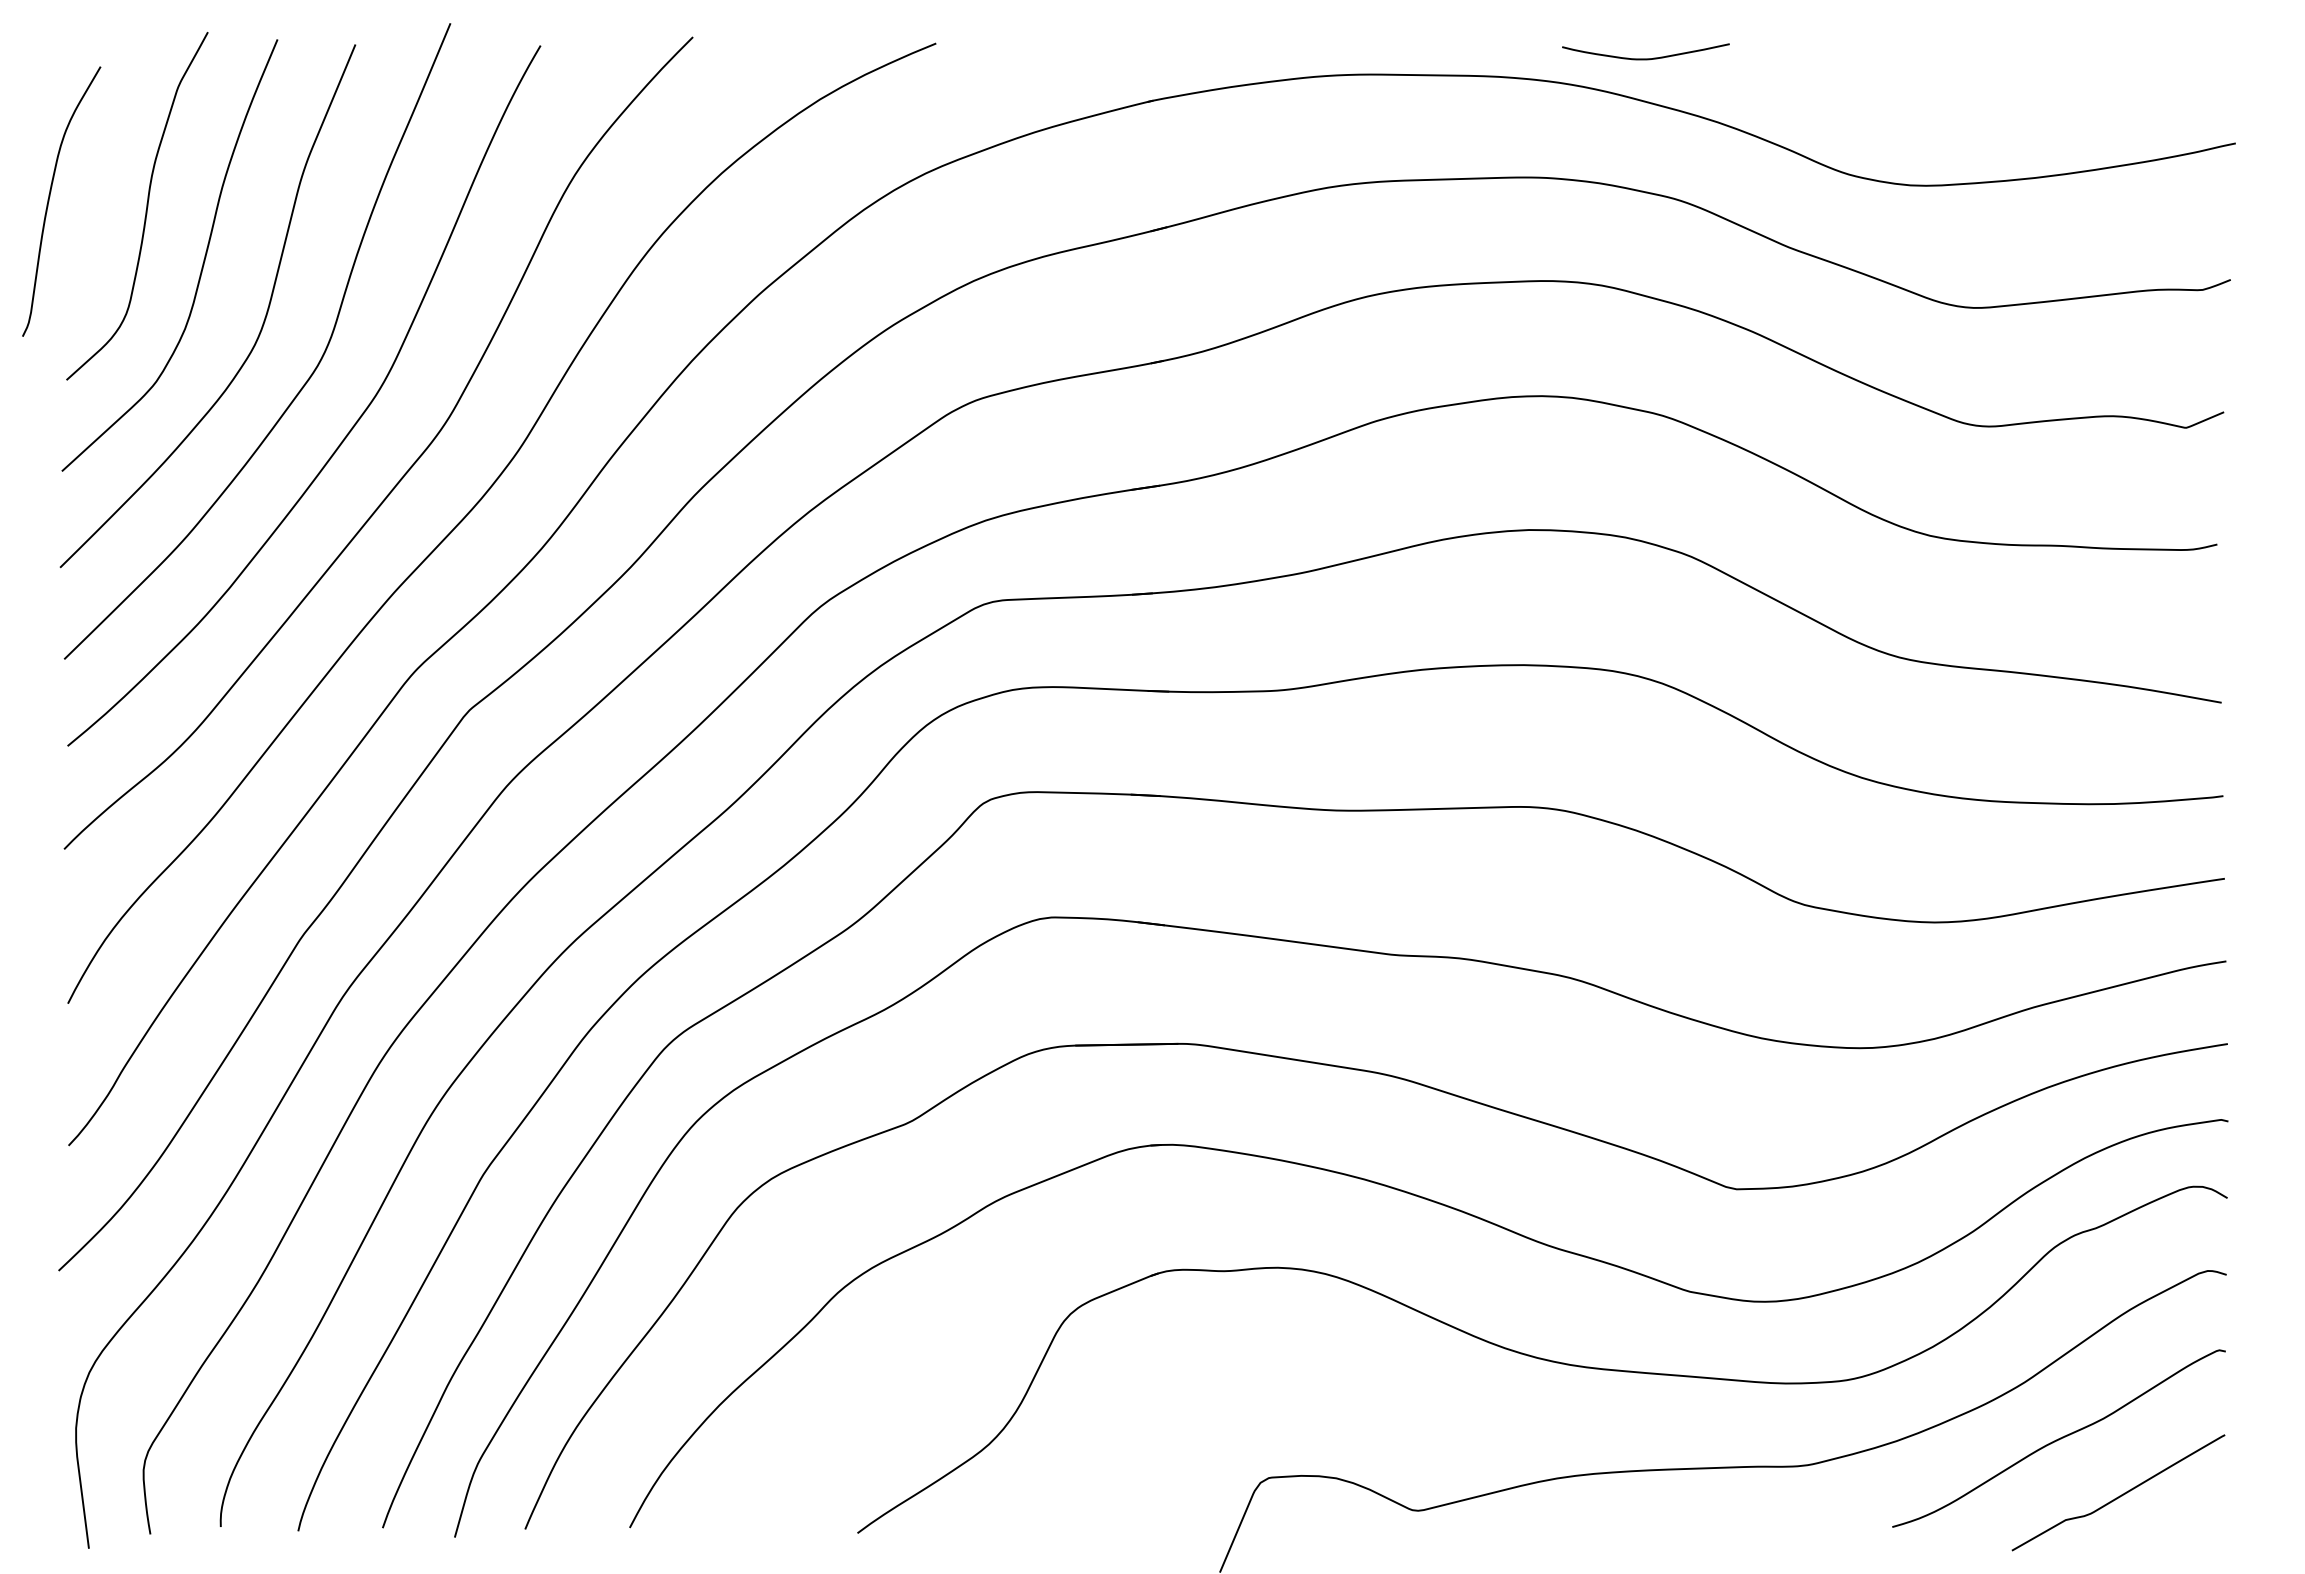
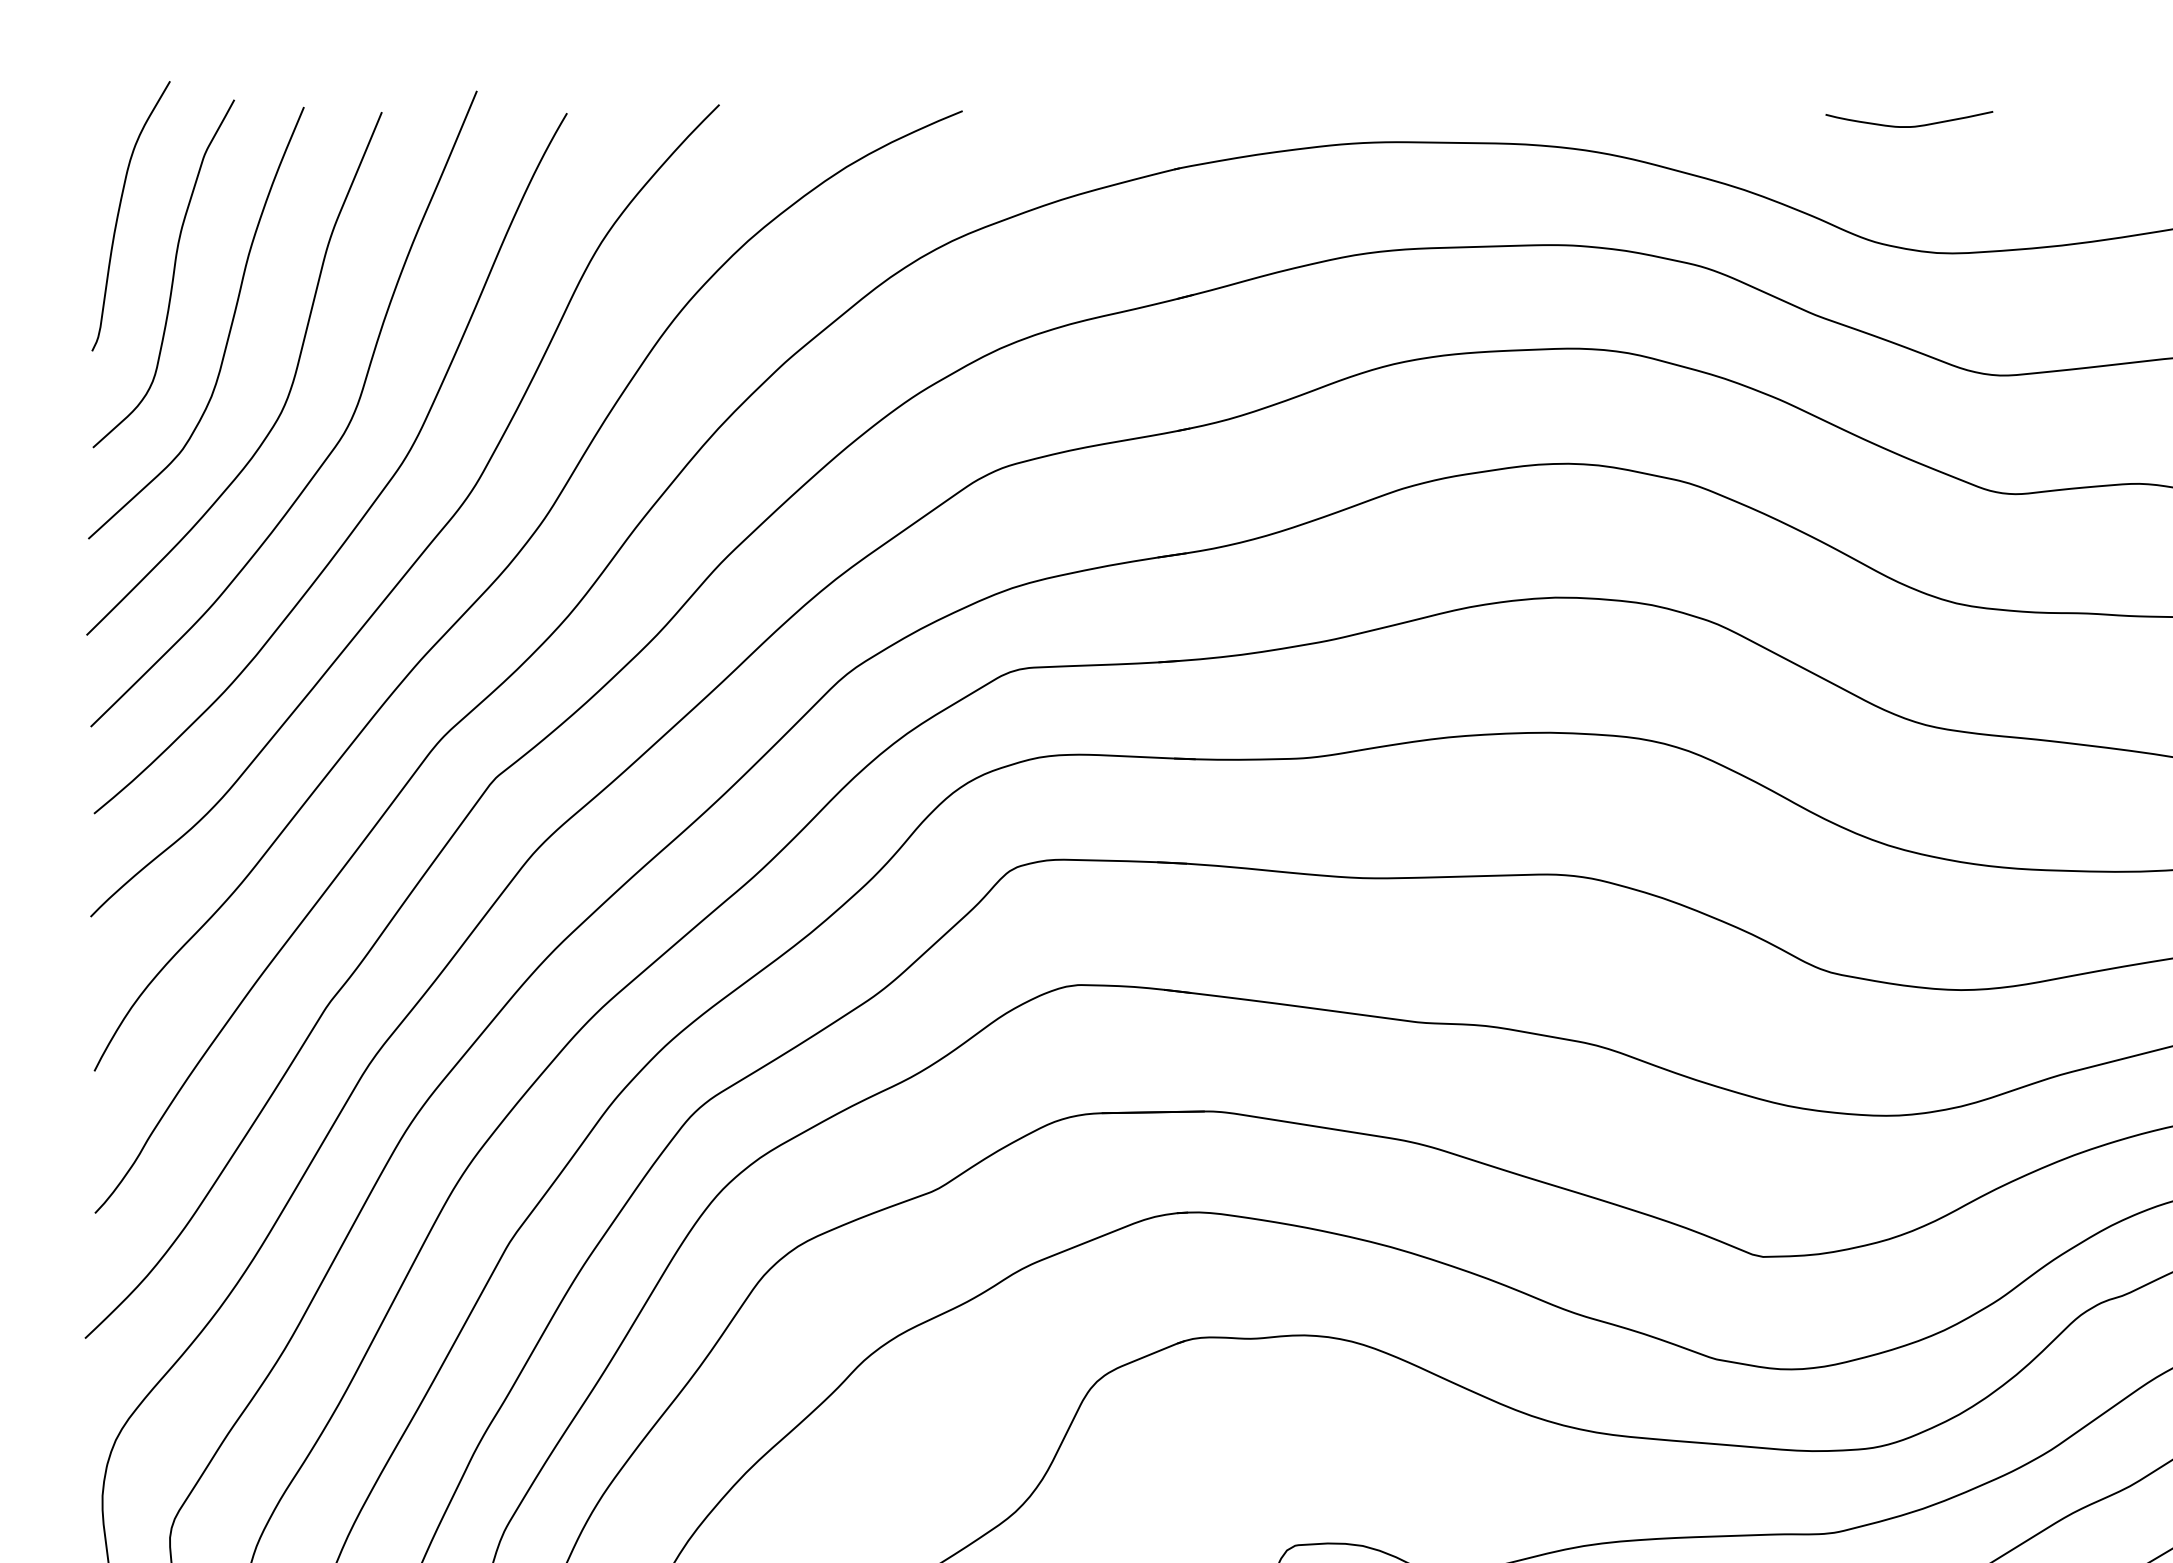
curve: (1645, 58) -> (1908, 126), moved
curve: (49, 201) -> (118, 216), moved

